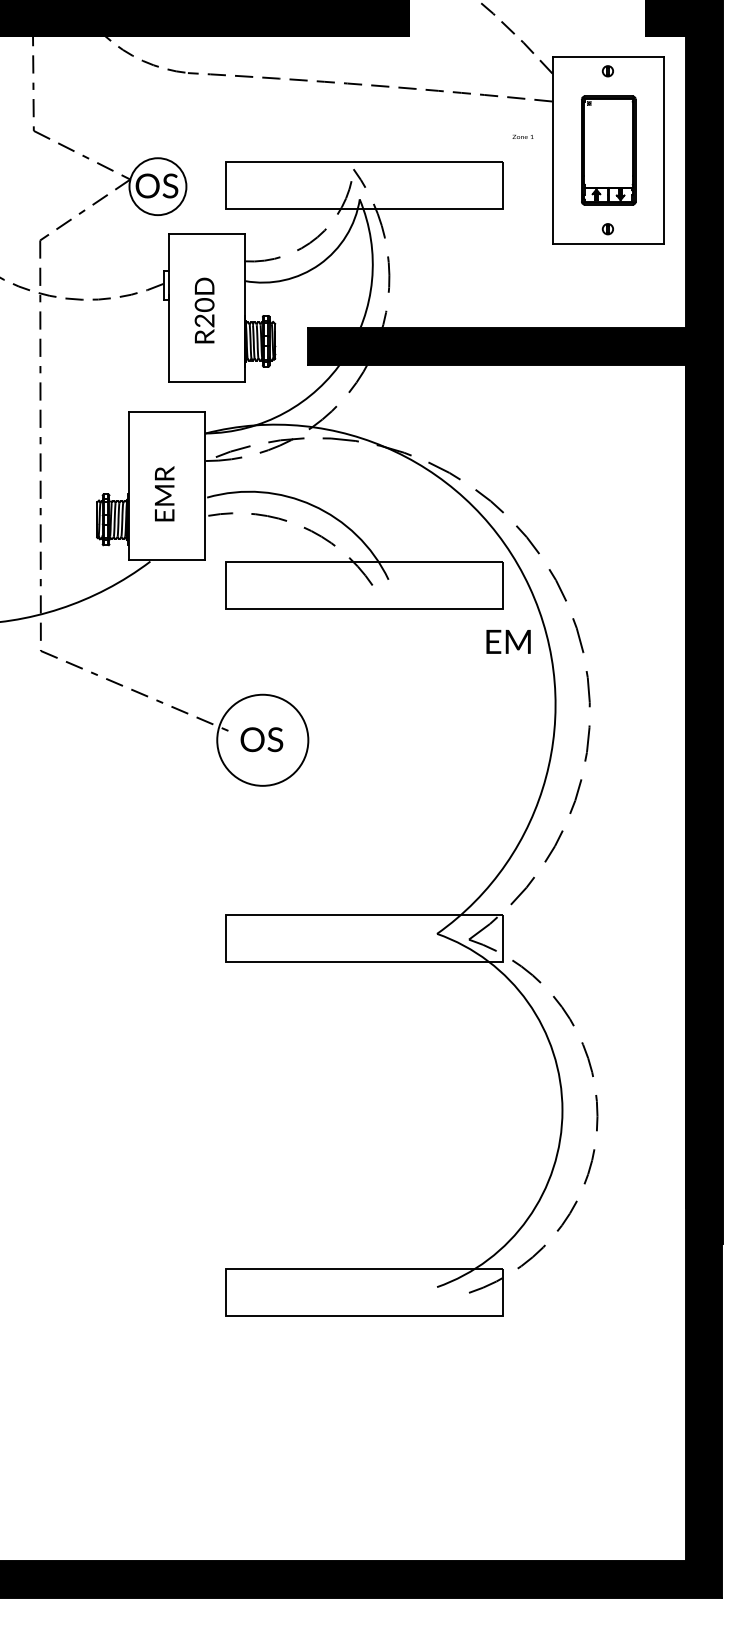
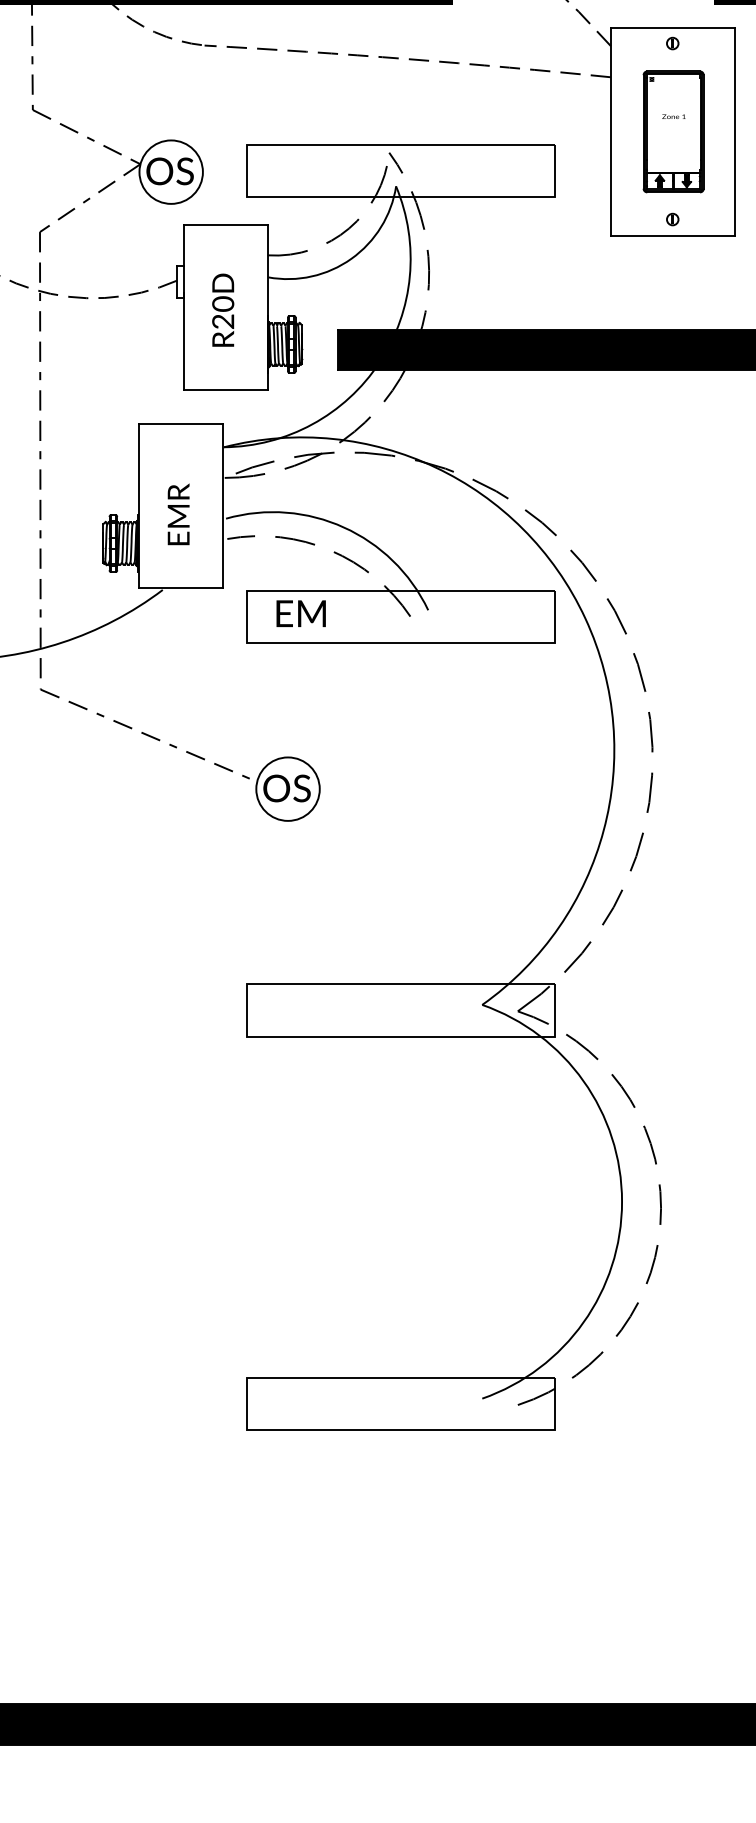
text: (522, 136) -> (673, 116), moved
text: (508, 641) -> (301, 613), moved
circle: (262, 739) -> (287, 788), size x0.62

